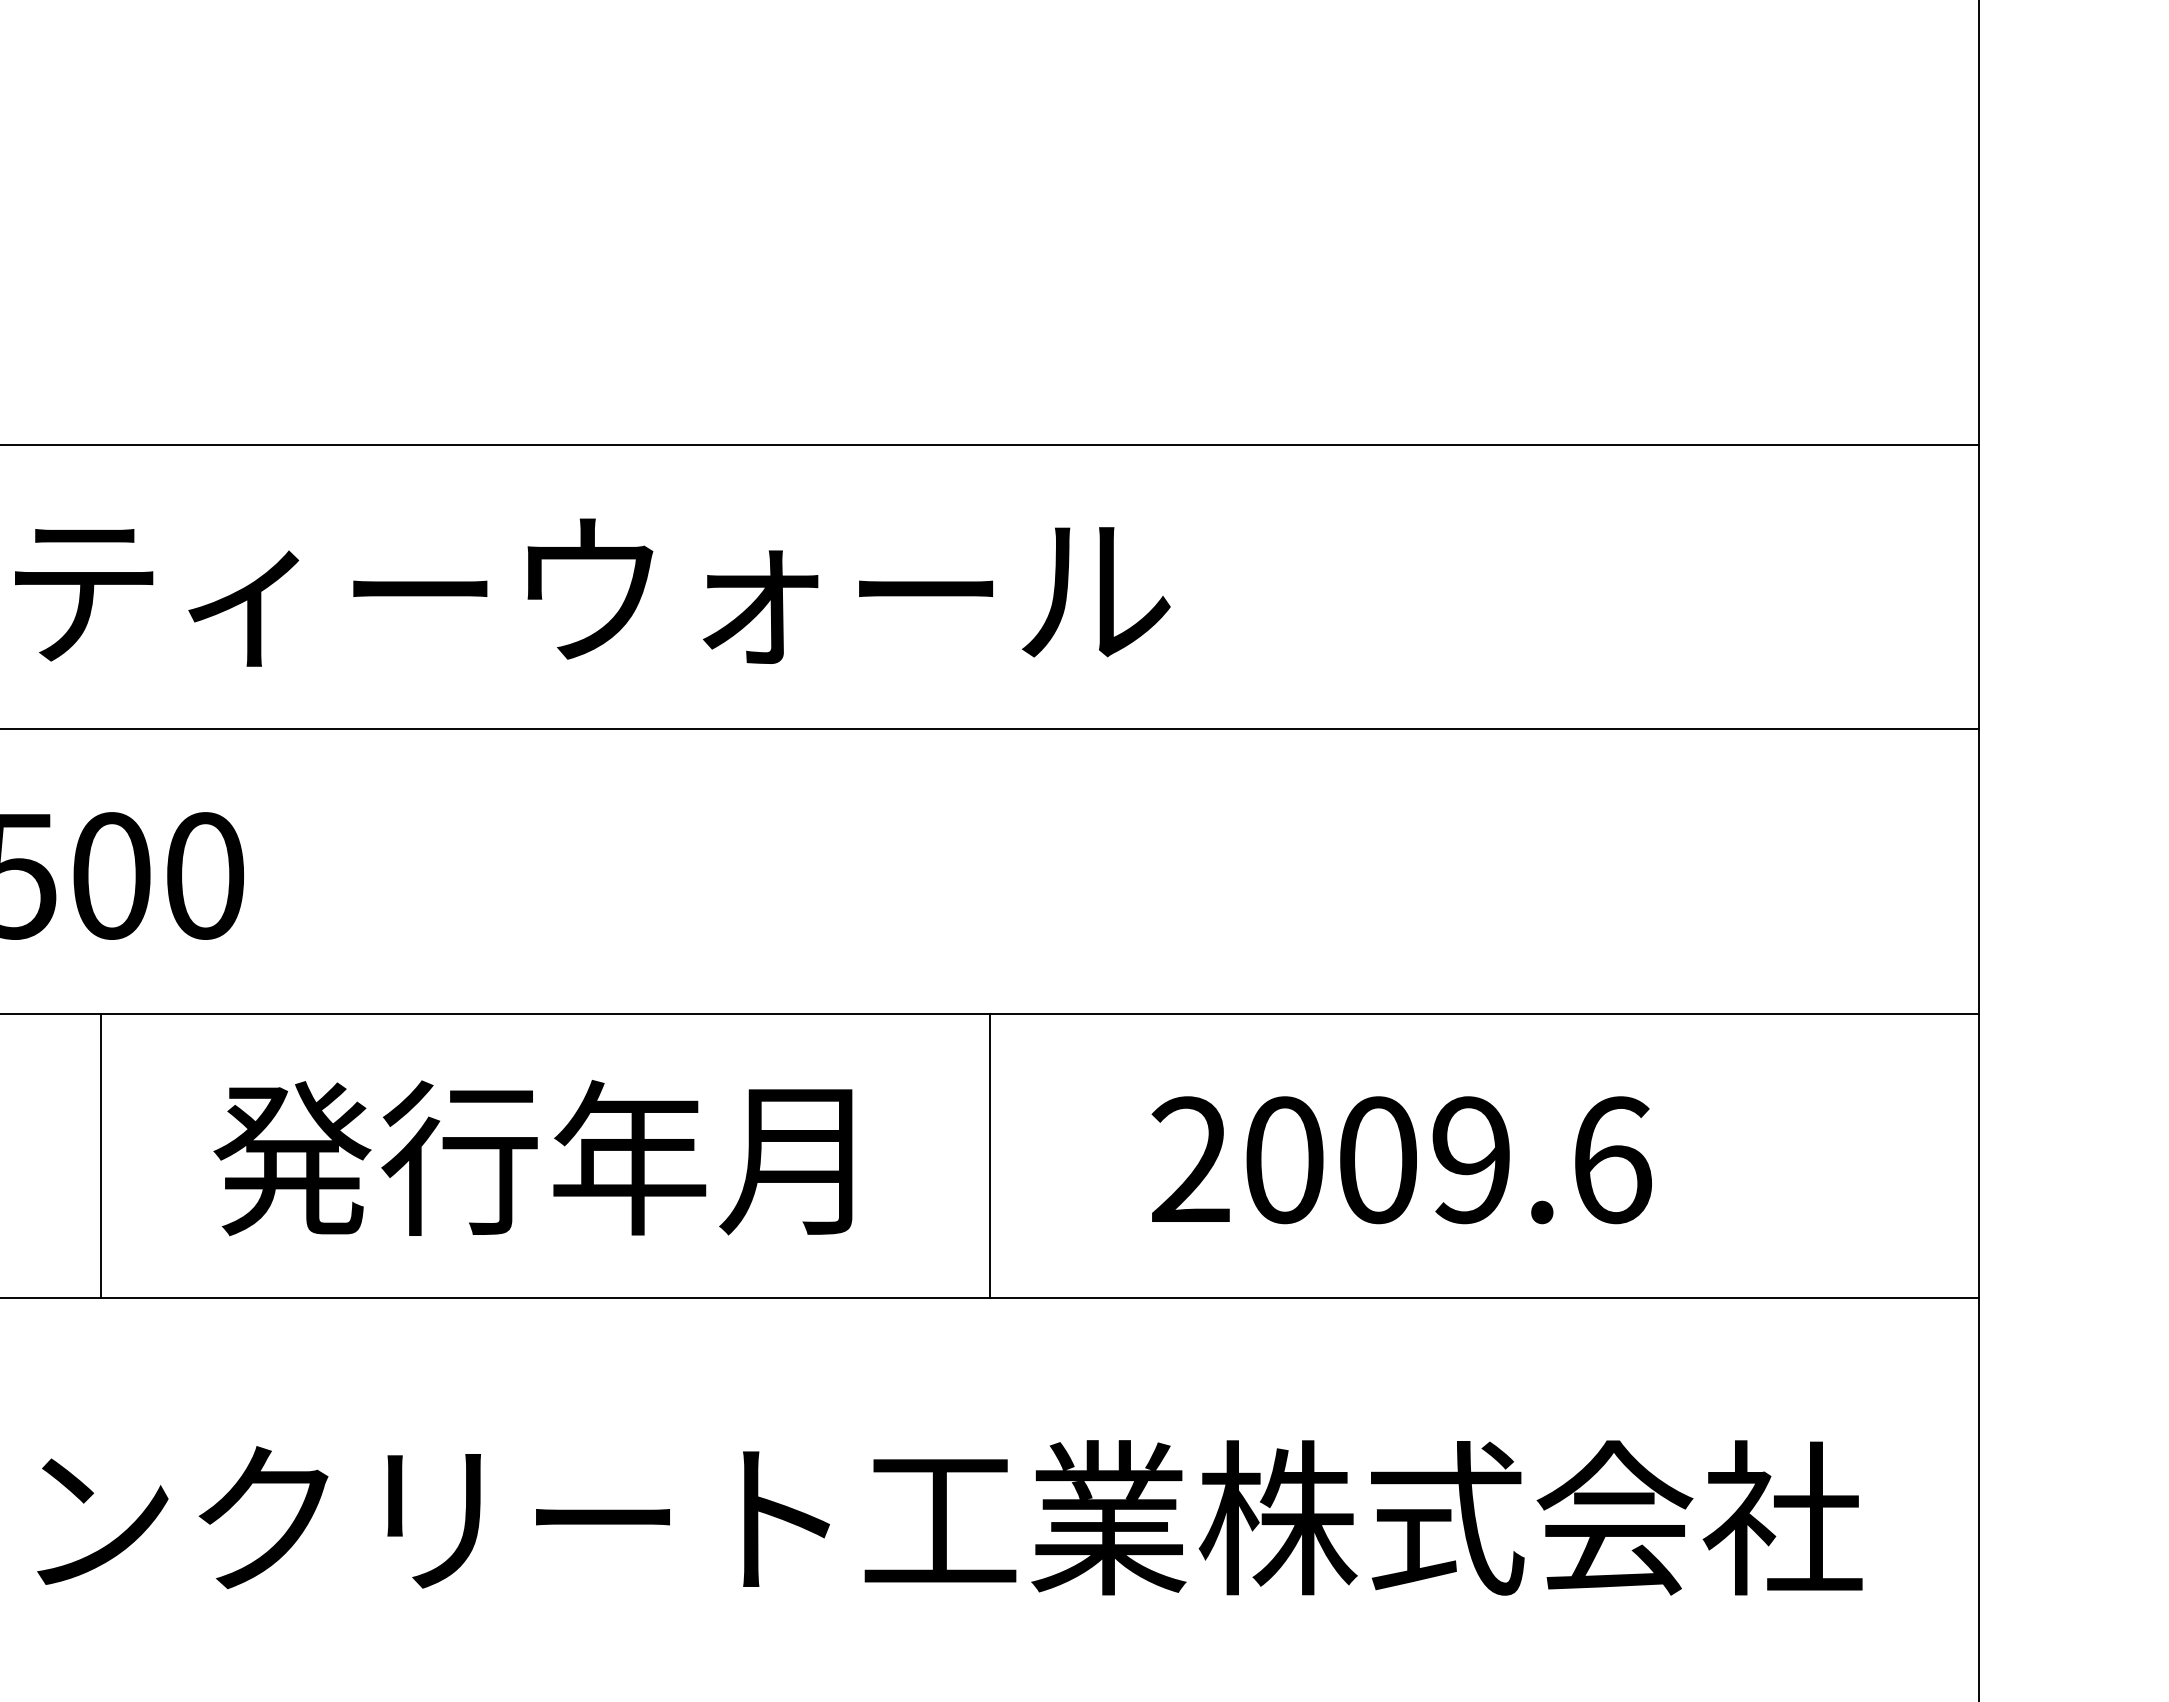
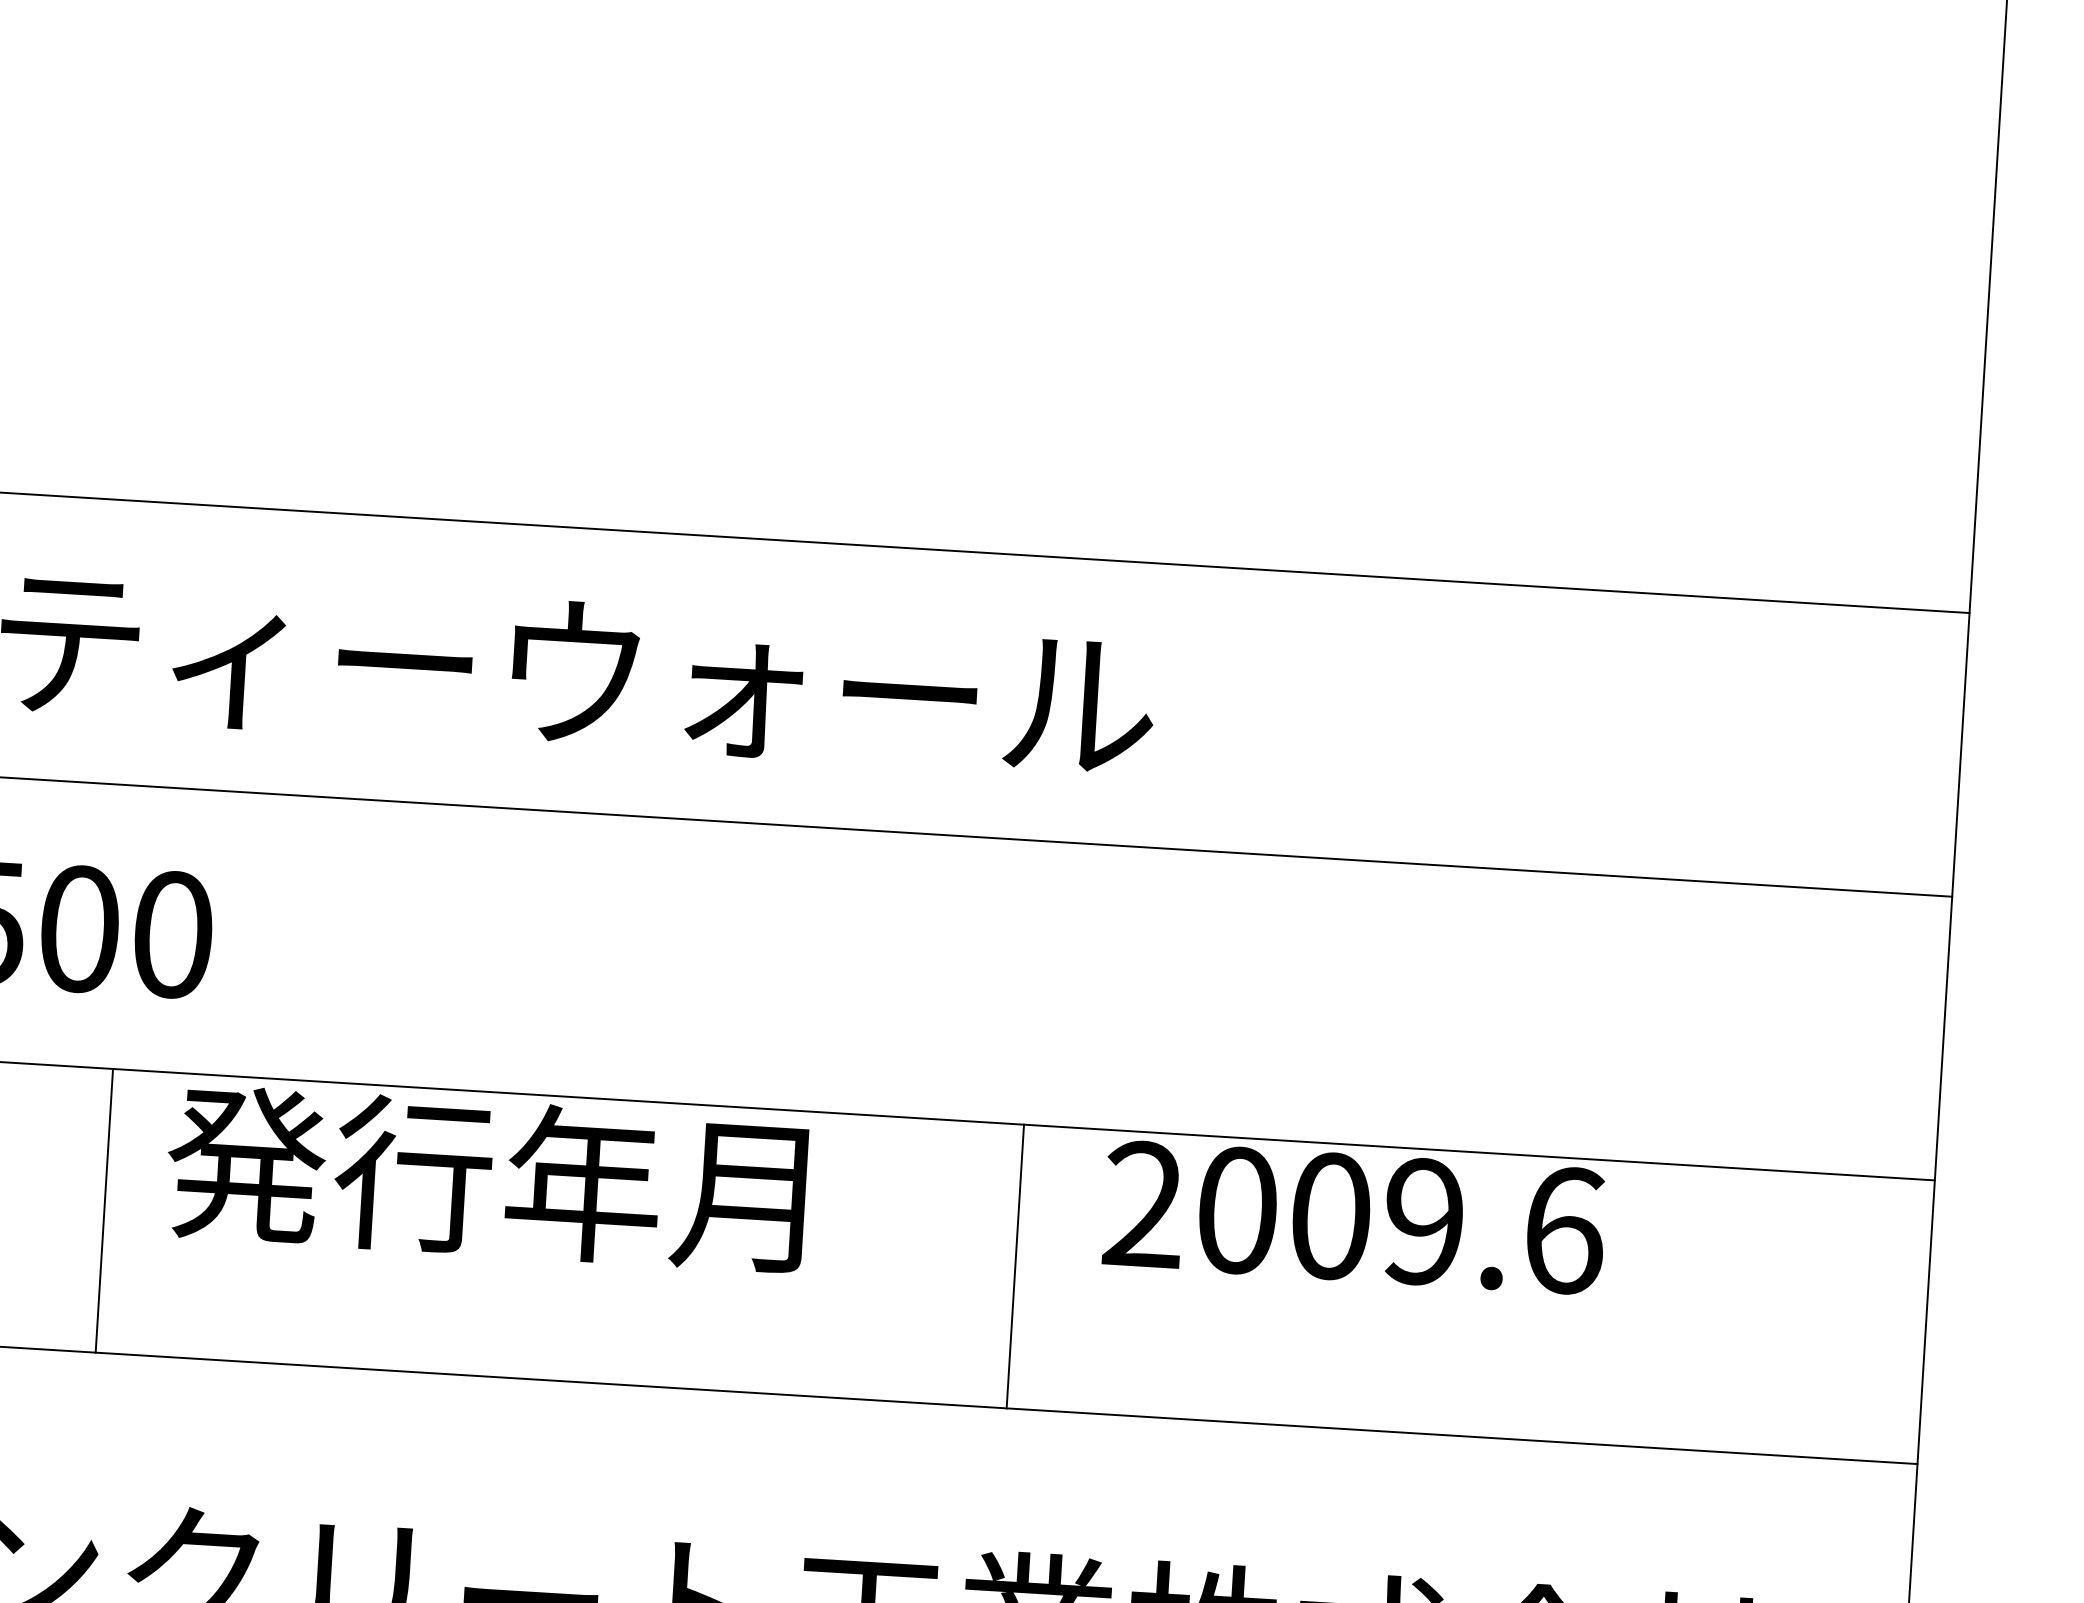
line: (100, 1155) -> (104, 1210), moved
line: (990, 1155) -> (1015, 1266), moved
text: (532, 1158) -> (486, 1178), moved
text: (1401, 1160) -> (1354, 1218), moved

